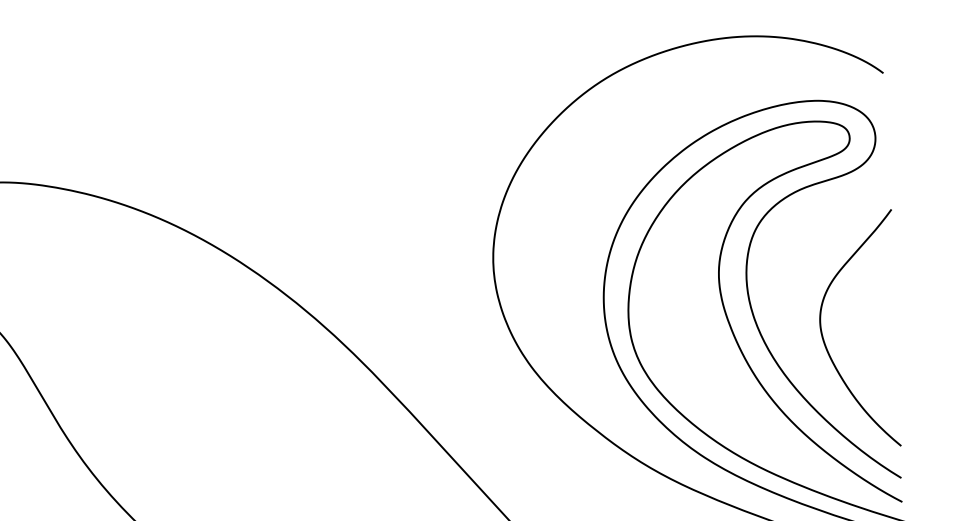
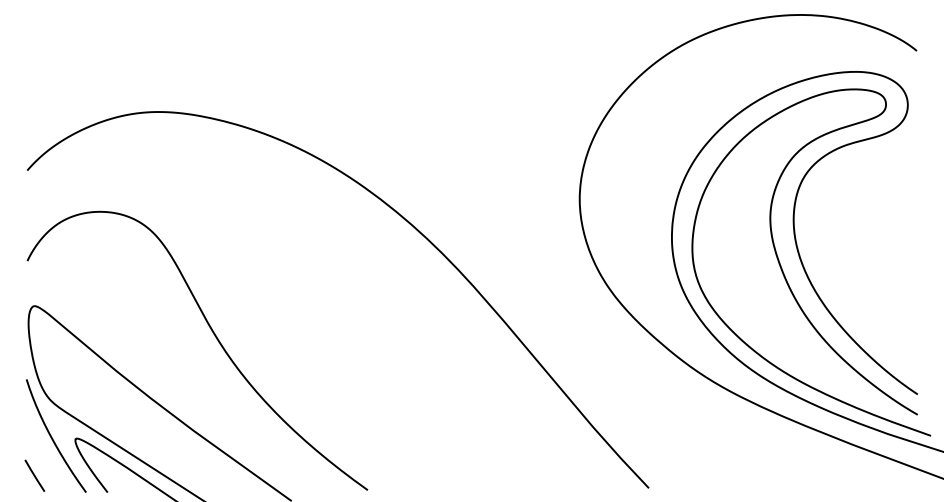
curve: (824, 338) -> (857, 273), removed

